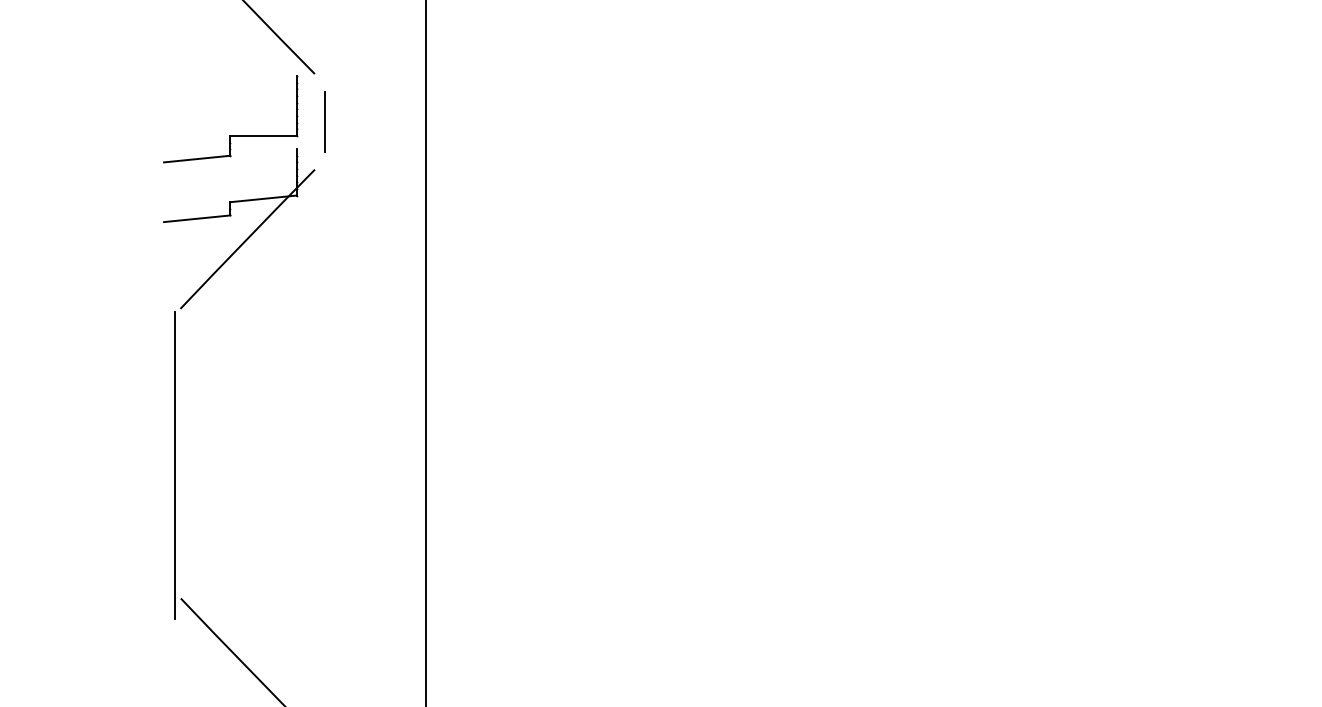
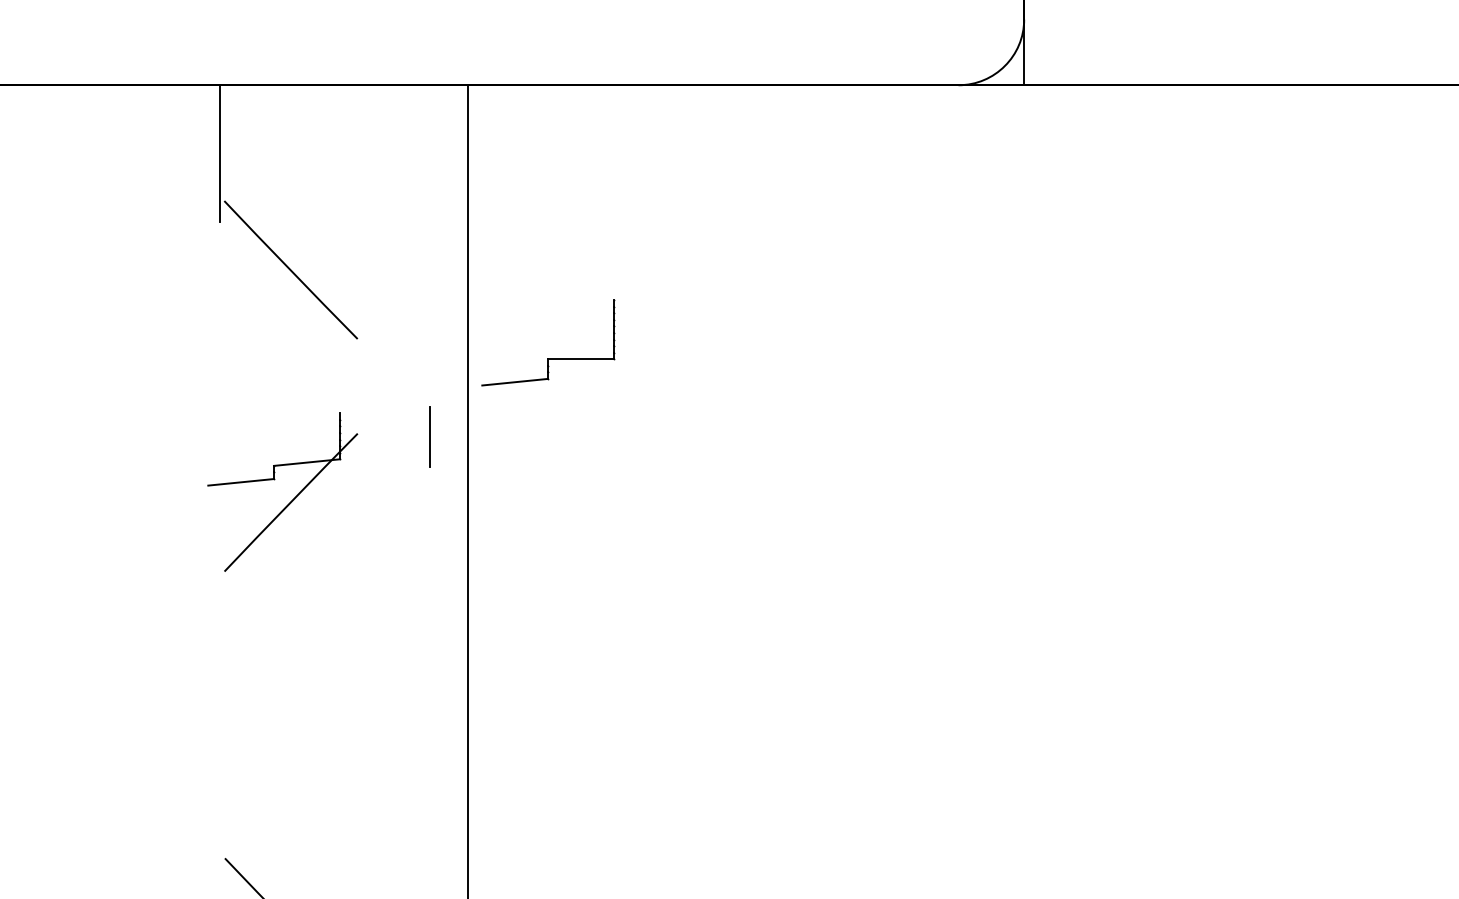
line: (323, 121) -> (429, 436), moved
part: (230, 135) -> (548, 358), moved
line: (175, 465) -> (219, 726), removed

